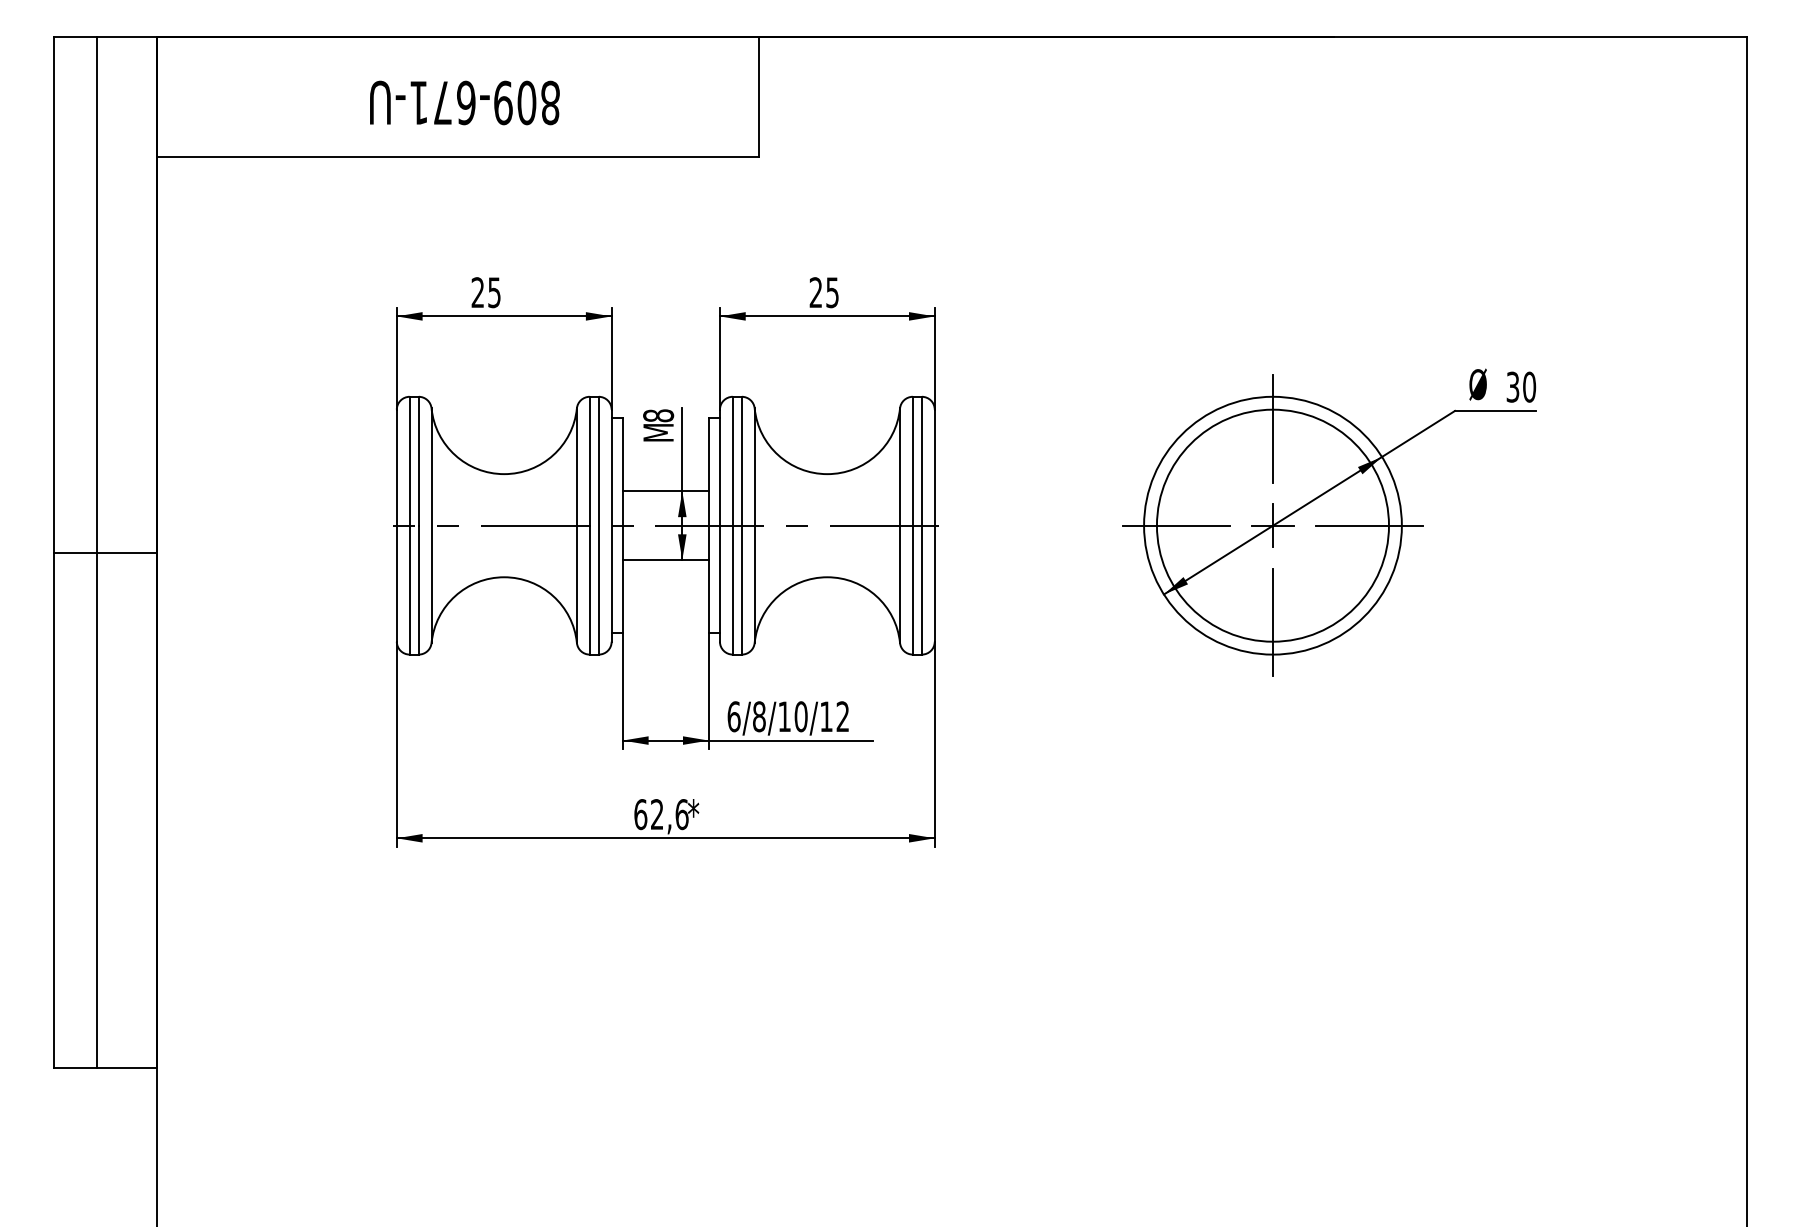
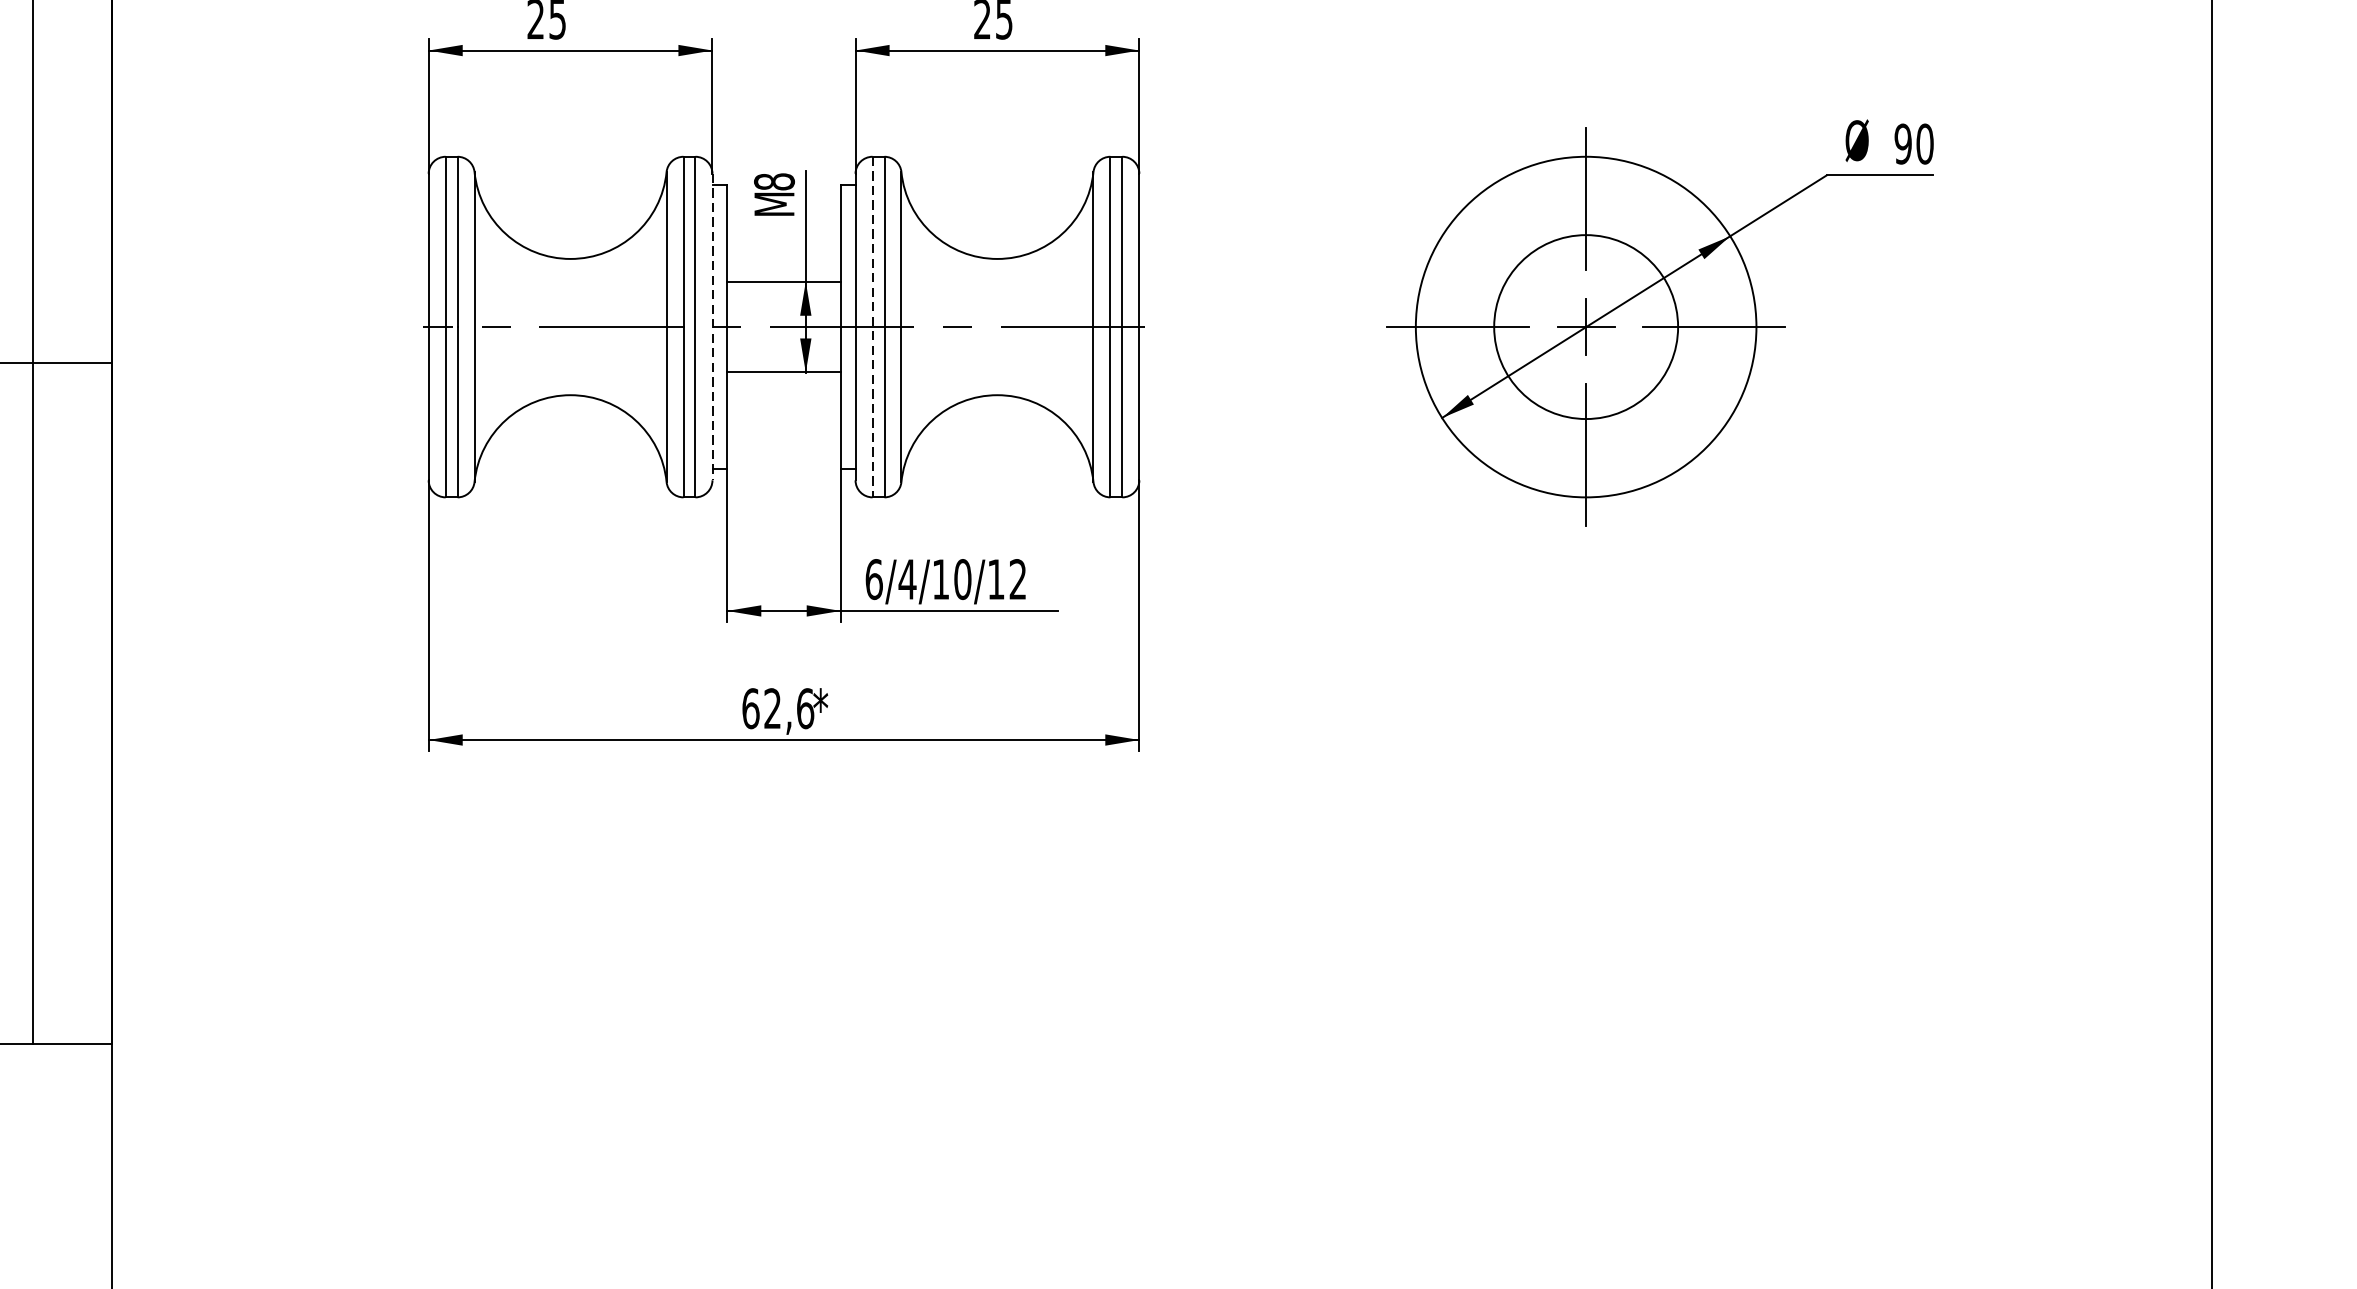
text: (1512, 386) -> (1902, 143), 30 -> 90
line: (732, 525) -> (872, 326), solid -> dashed
circle: (1272, 525) -> (1585, 326), size x0.6
line: (611, 526) -> (712, 328), solid -> dashed
text: (759, 716) -> (907, 579), 6/8/10/12 -> 6/4/10/12

